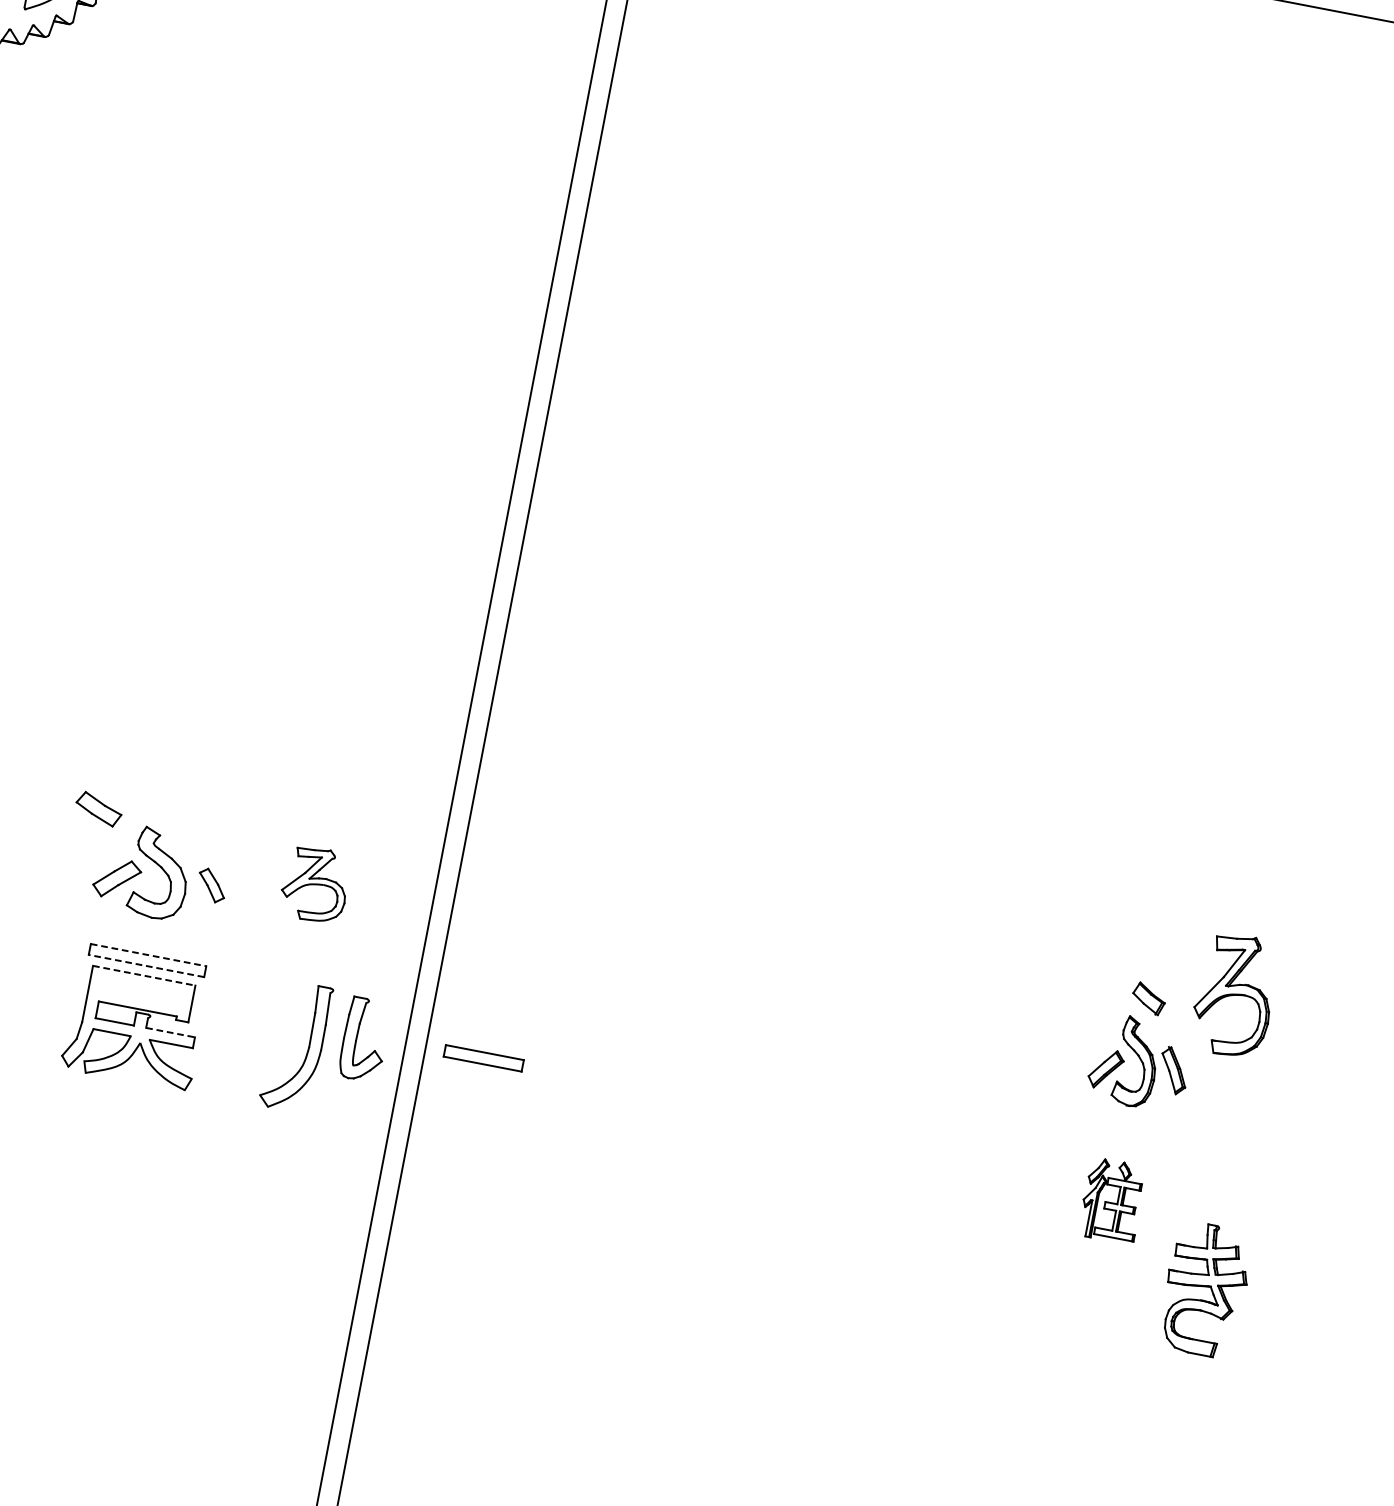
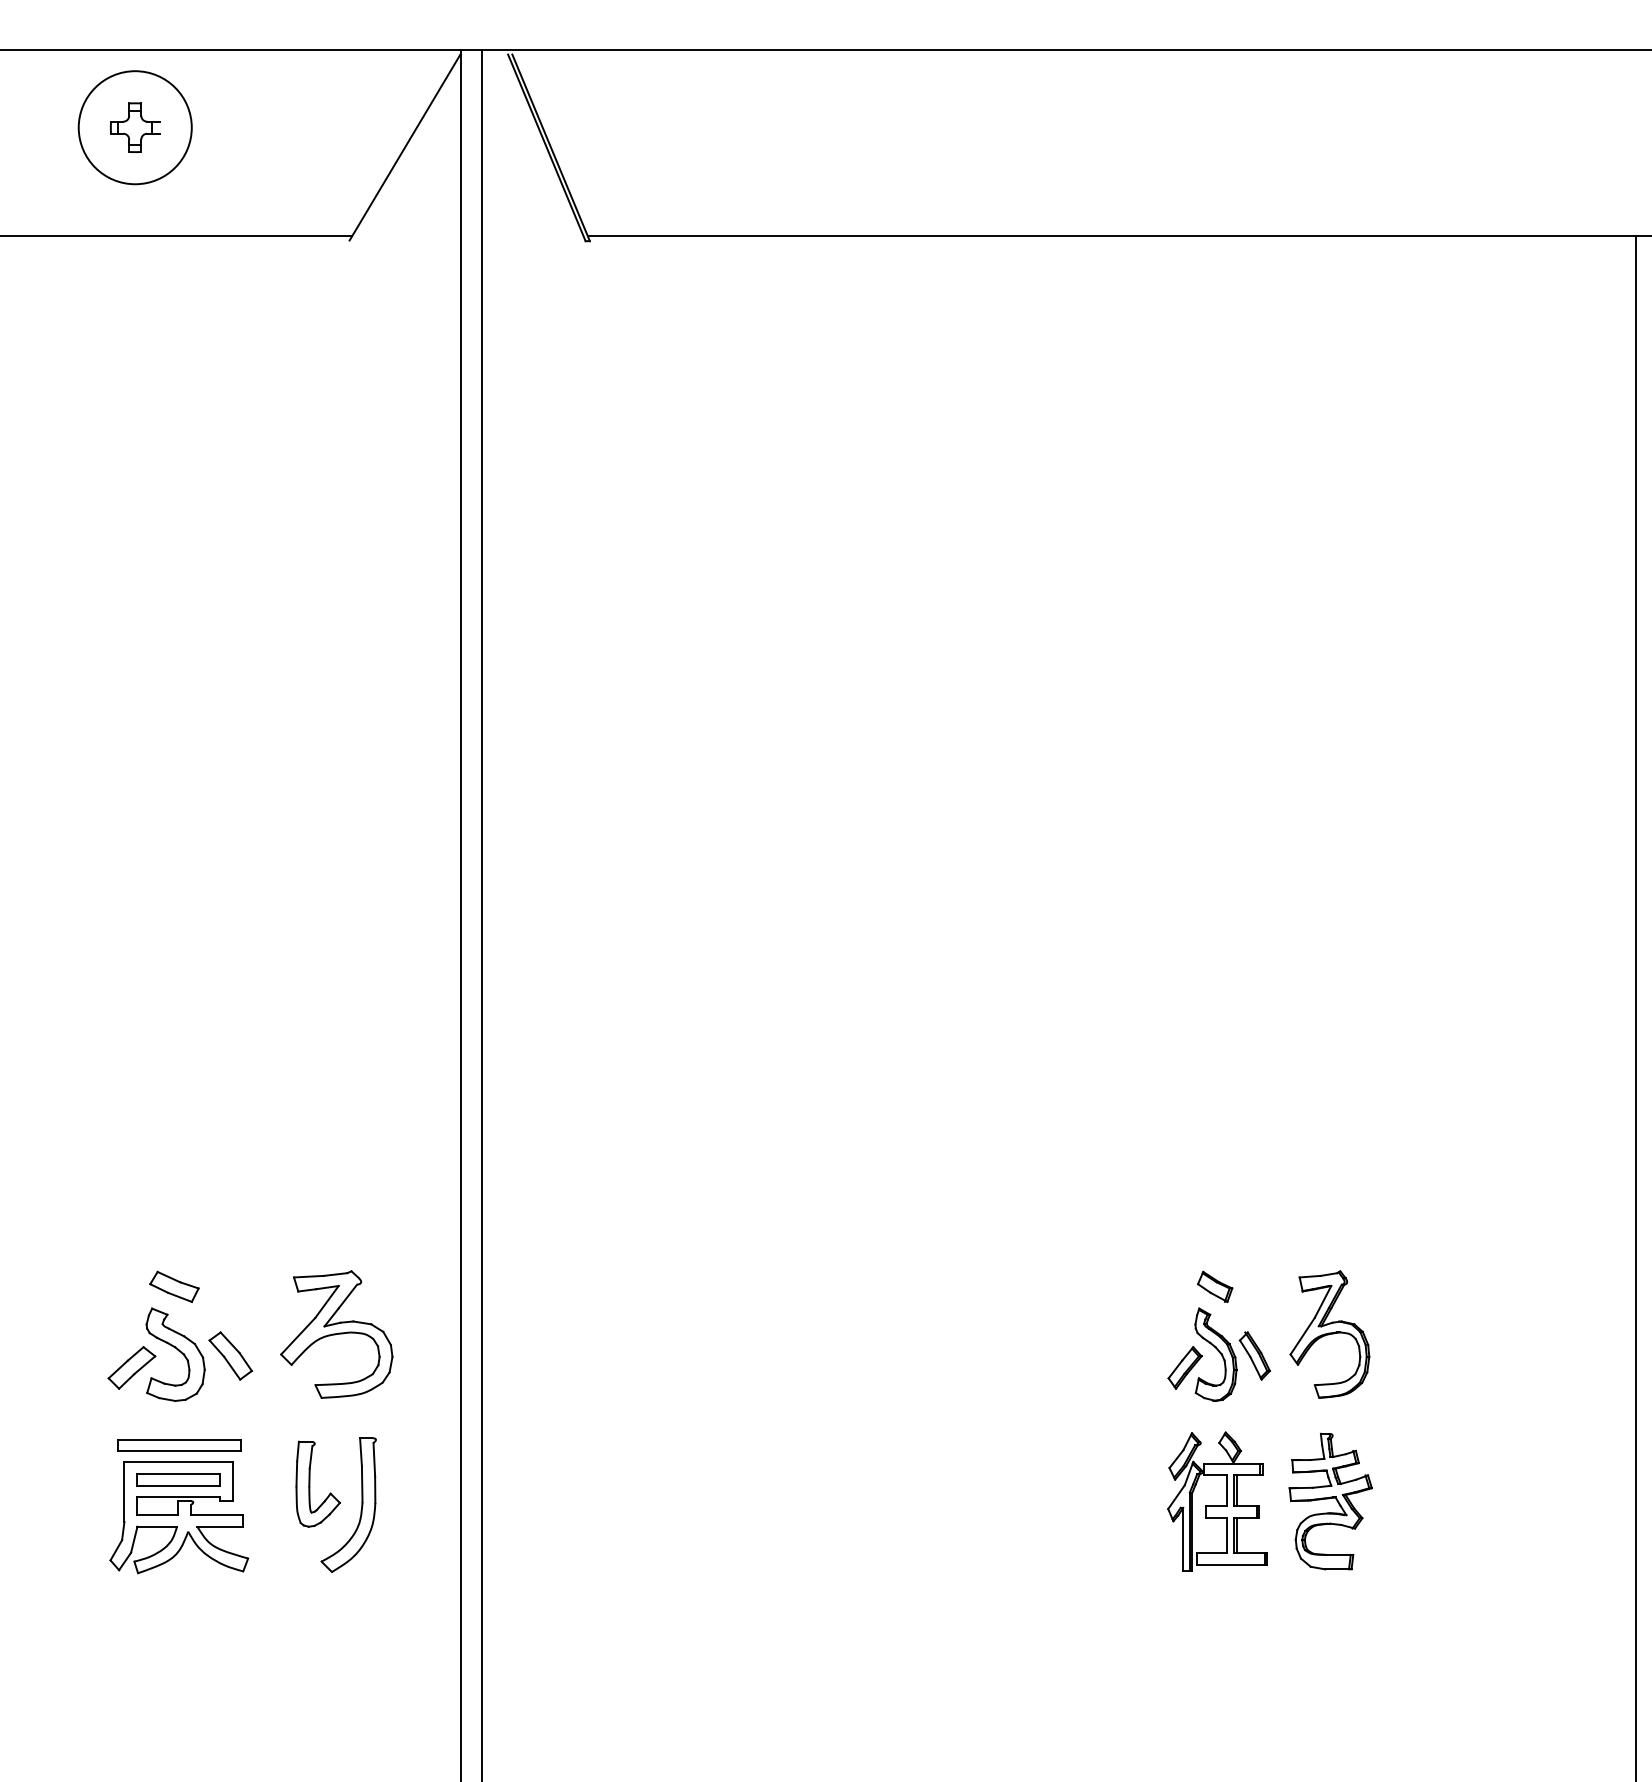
part: (98, 808) -> (174, 1286), moved
part: (315, 884) -> (336, 1334), size x1.67
part: (211, 885) -> (230, 1355), size x1.43
line: (148, 954) -> (179, 1439), dashed -> solid
line: (145, 965) -> (178, 1451), dashed -> solid
line: (143, 975) -> (178, 1461), dashed -> solid
part: (1234, 995) -> (1329, 1334), moved
line: (170, 1033) -> (217, 1515), dashed -> solid
part: (357, 1037) -> (310, 1483), moved
part: (483, 1058) -> (178, 1479), moved
part: (1112, 1200) -> (1217, 1501), size x1.67
part: (1205, 1289) -> (1330, 1501), moved

